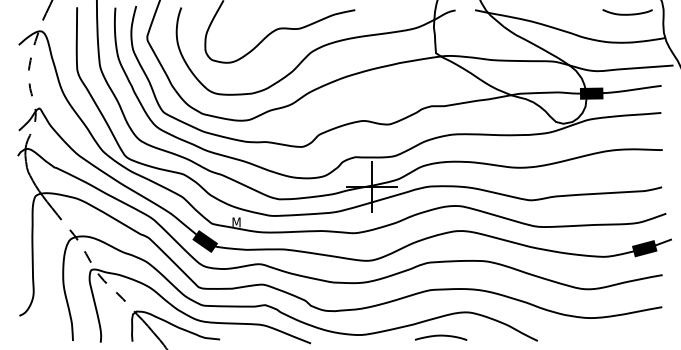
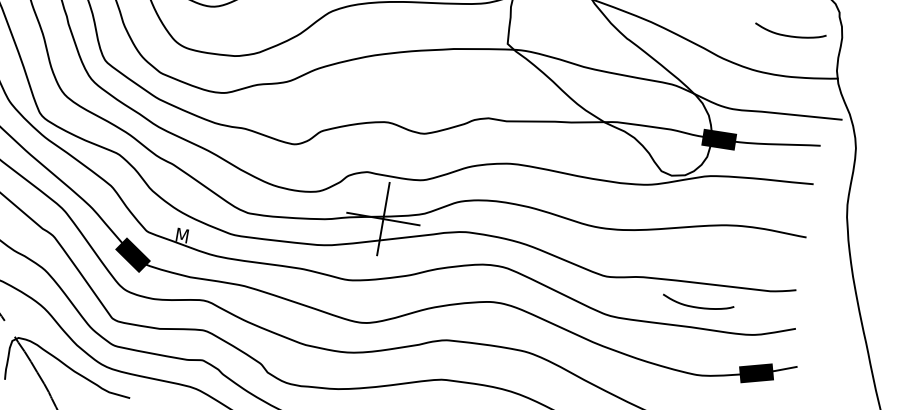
curve: (596, 209) -> (697, 305), added

